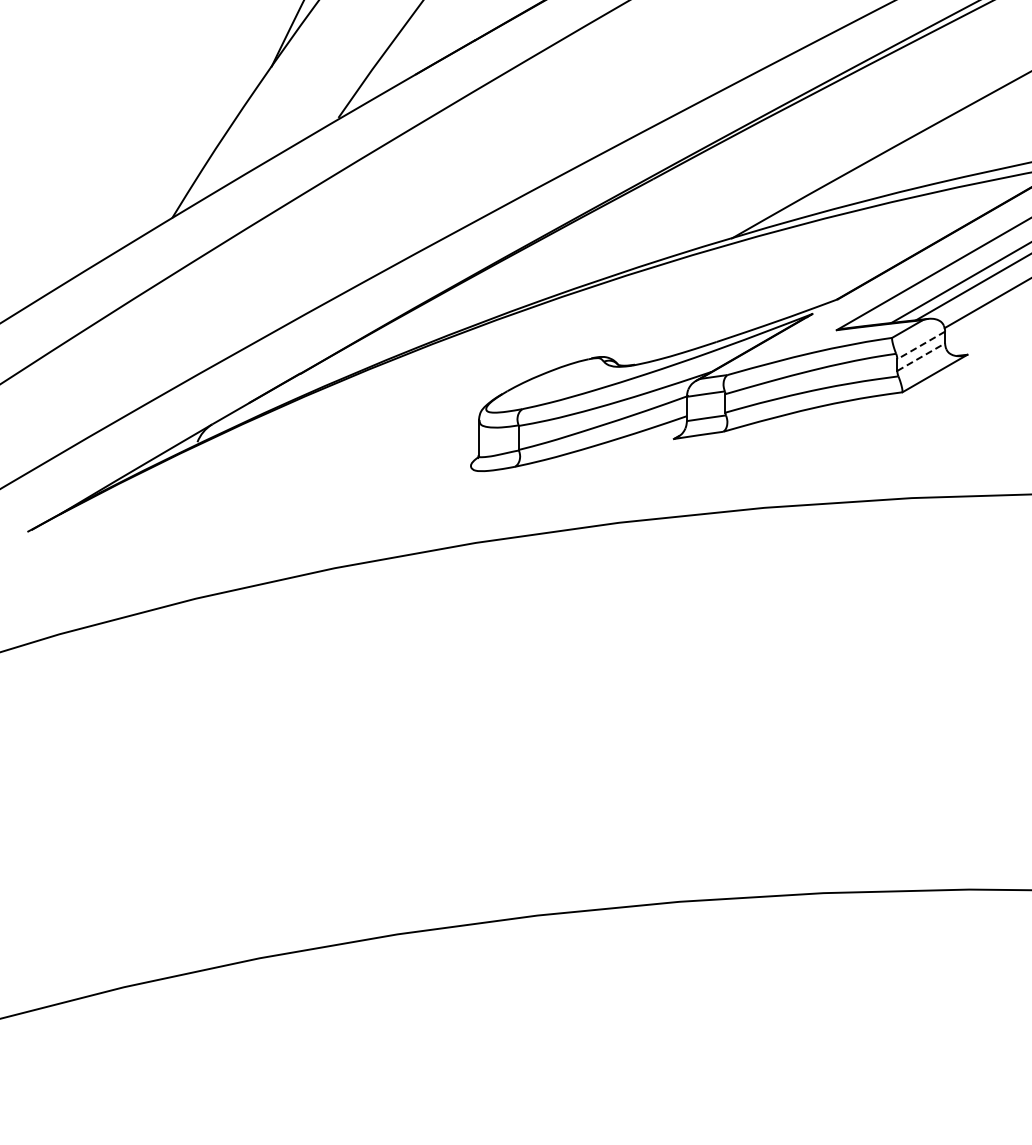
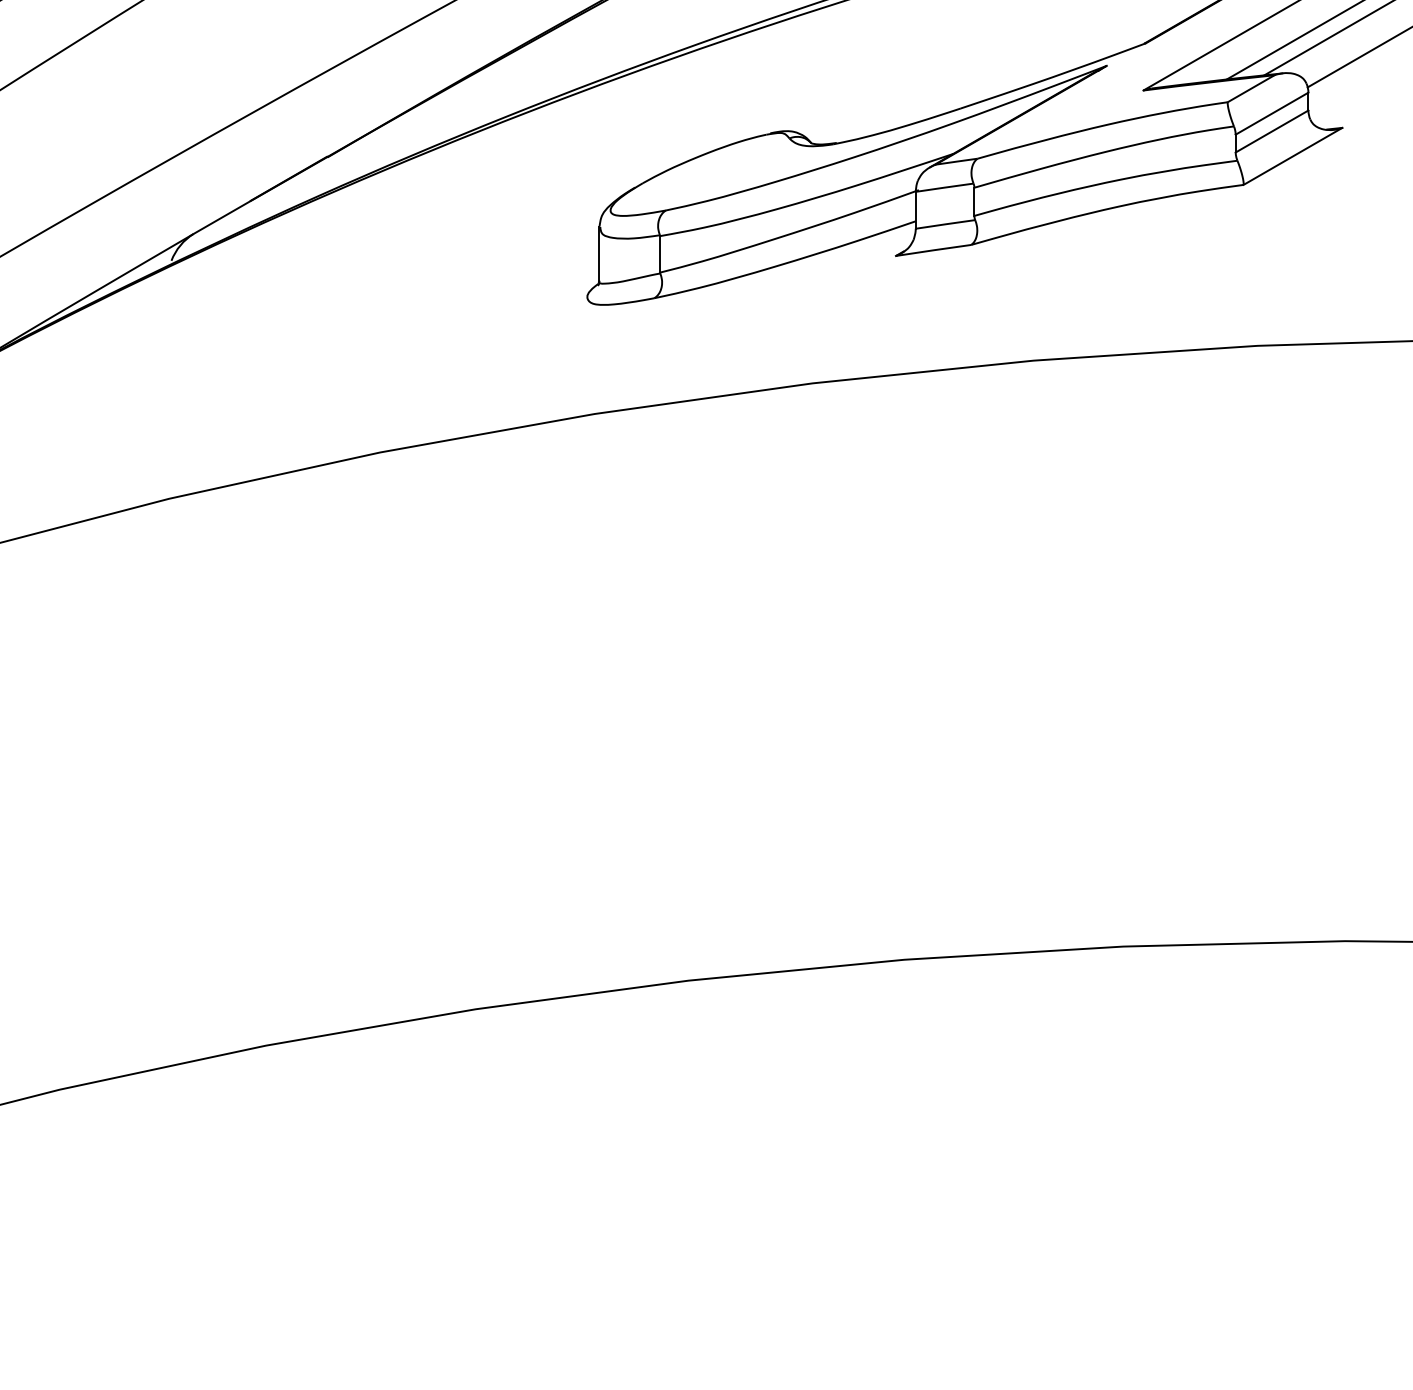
line: (921, 345) -> (1272, 113), dashed -> solid
line: (921, 357) -> (1272, 132), dashed -> solid

